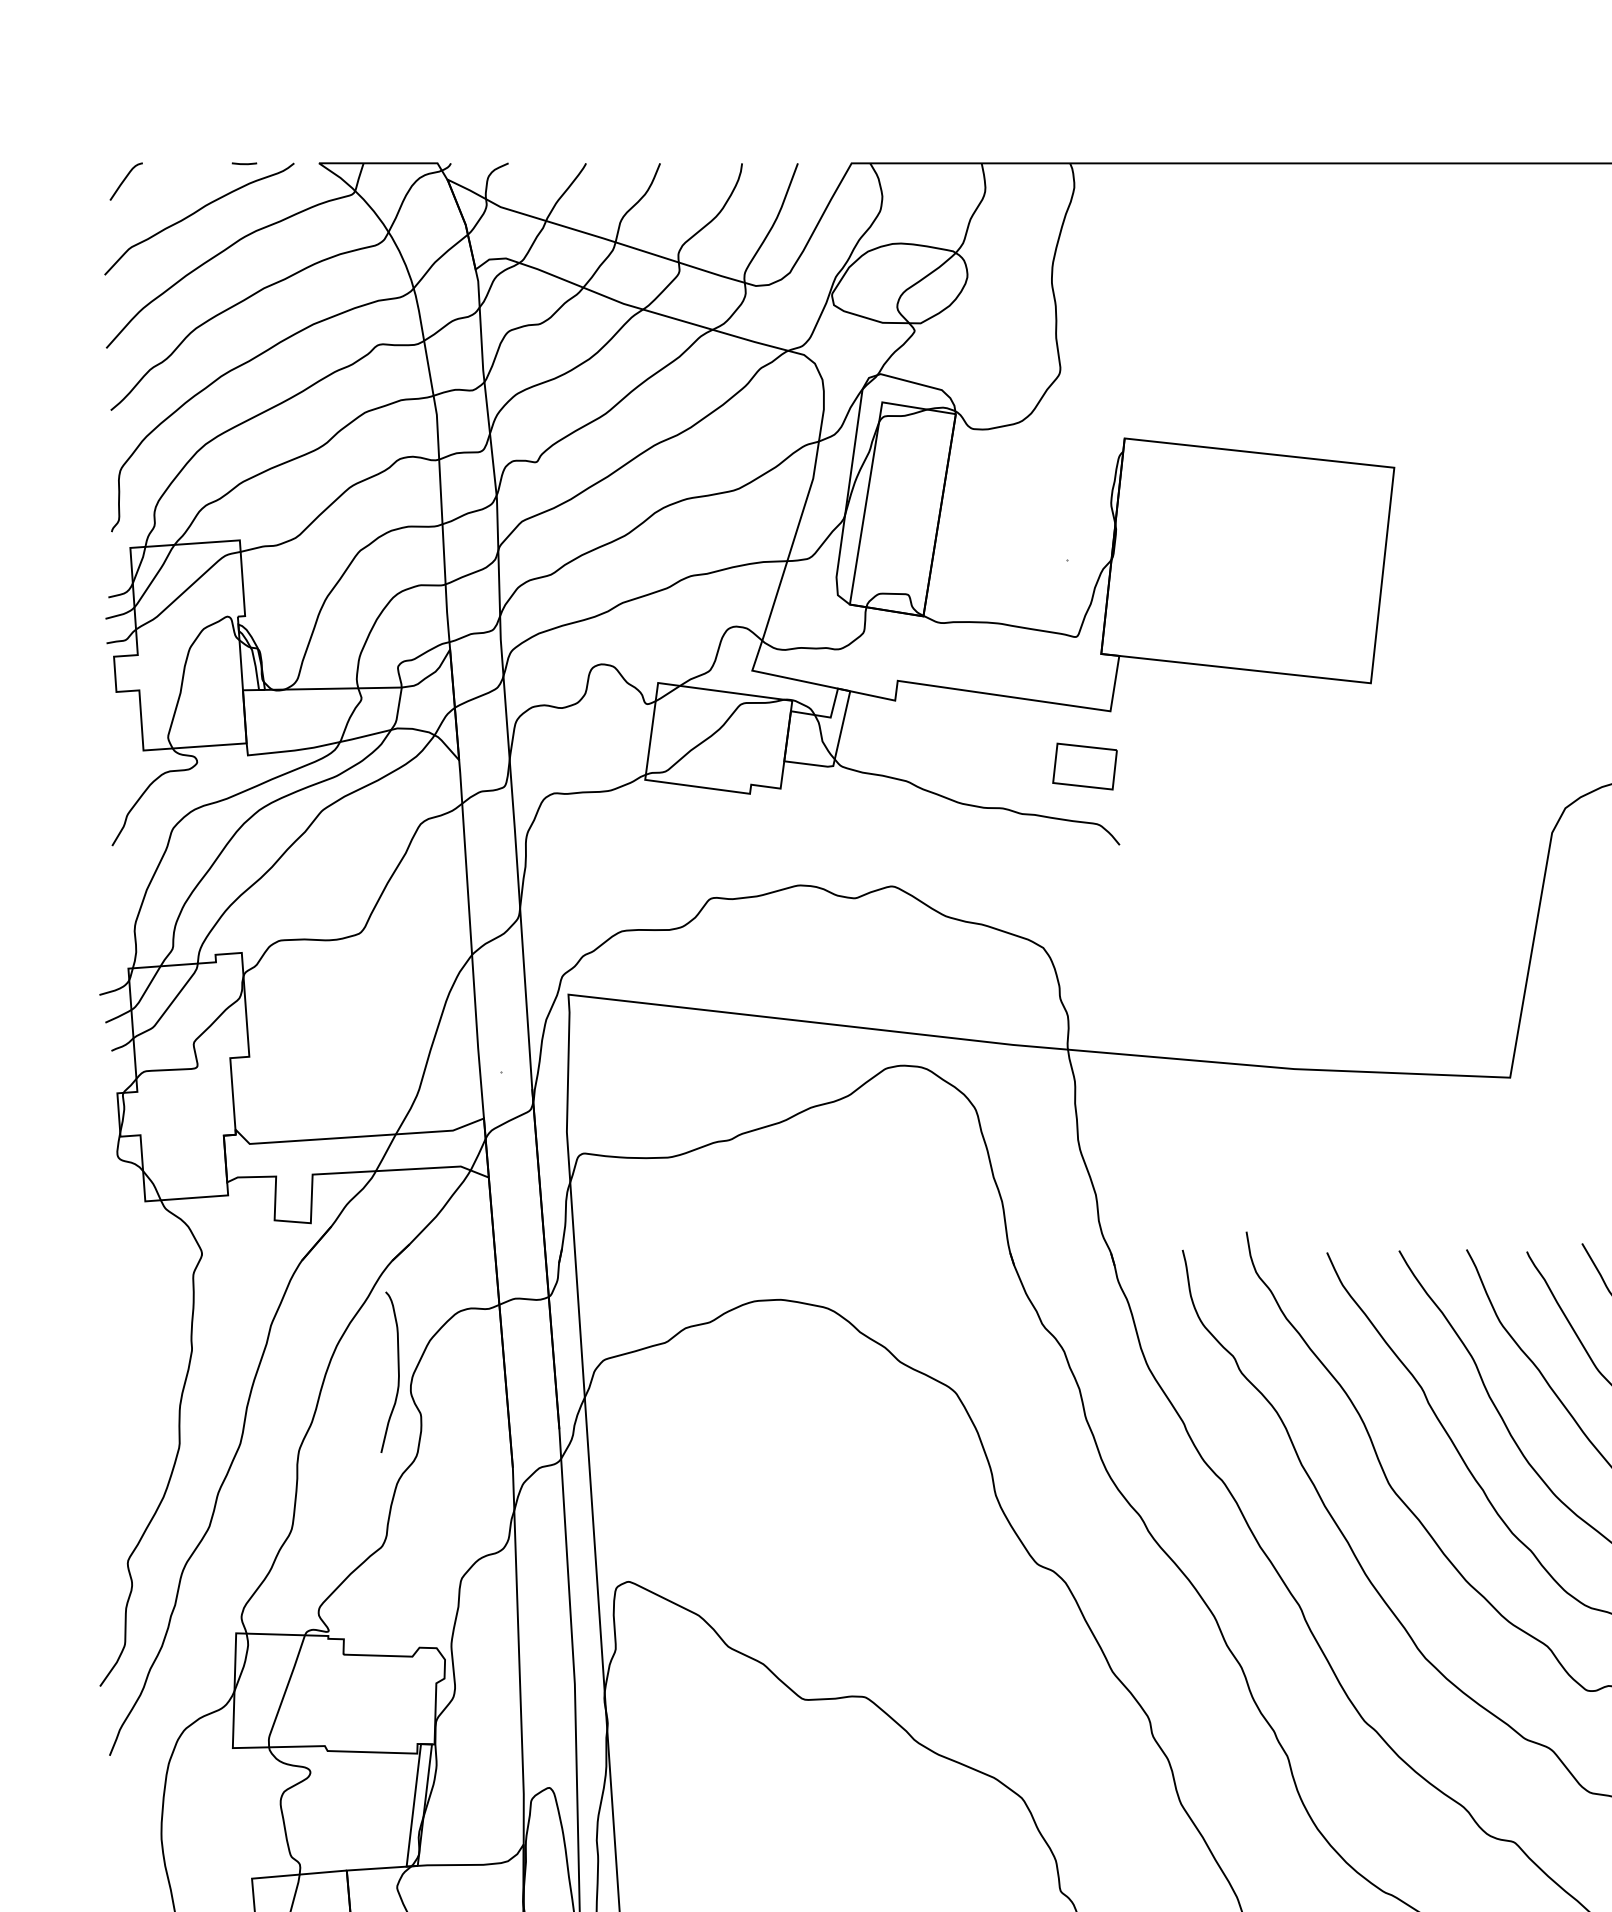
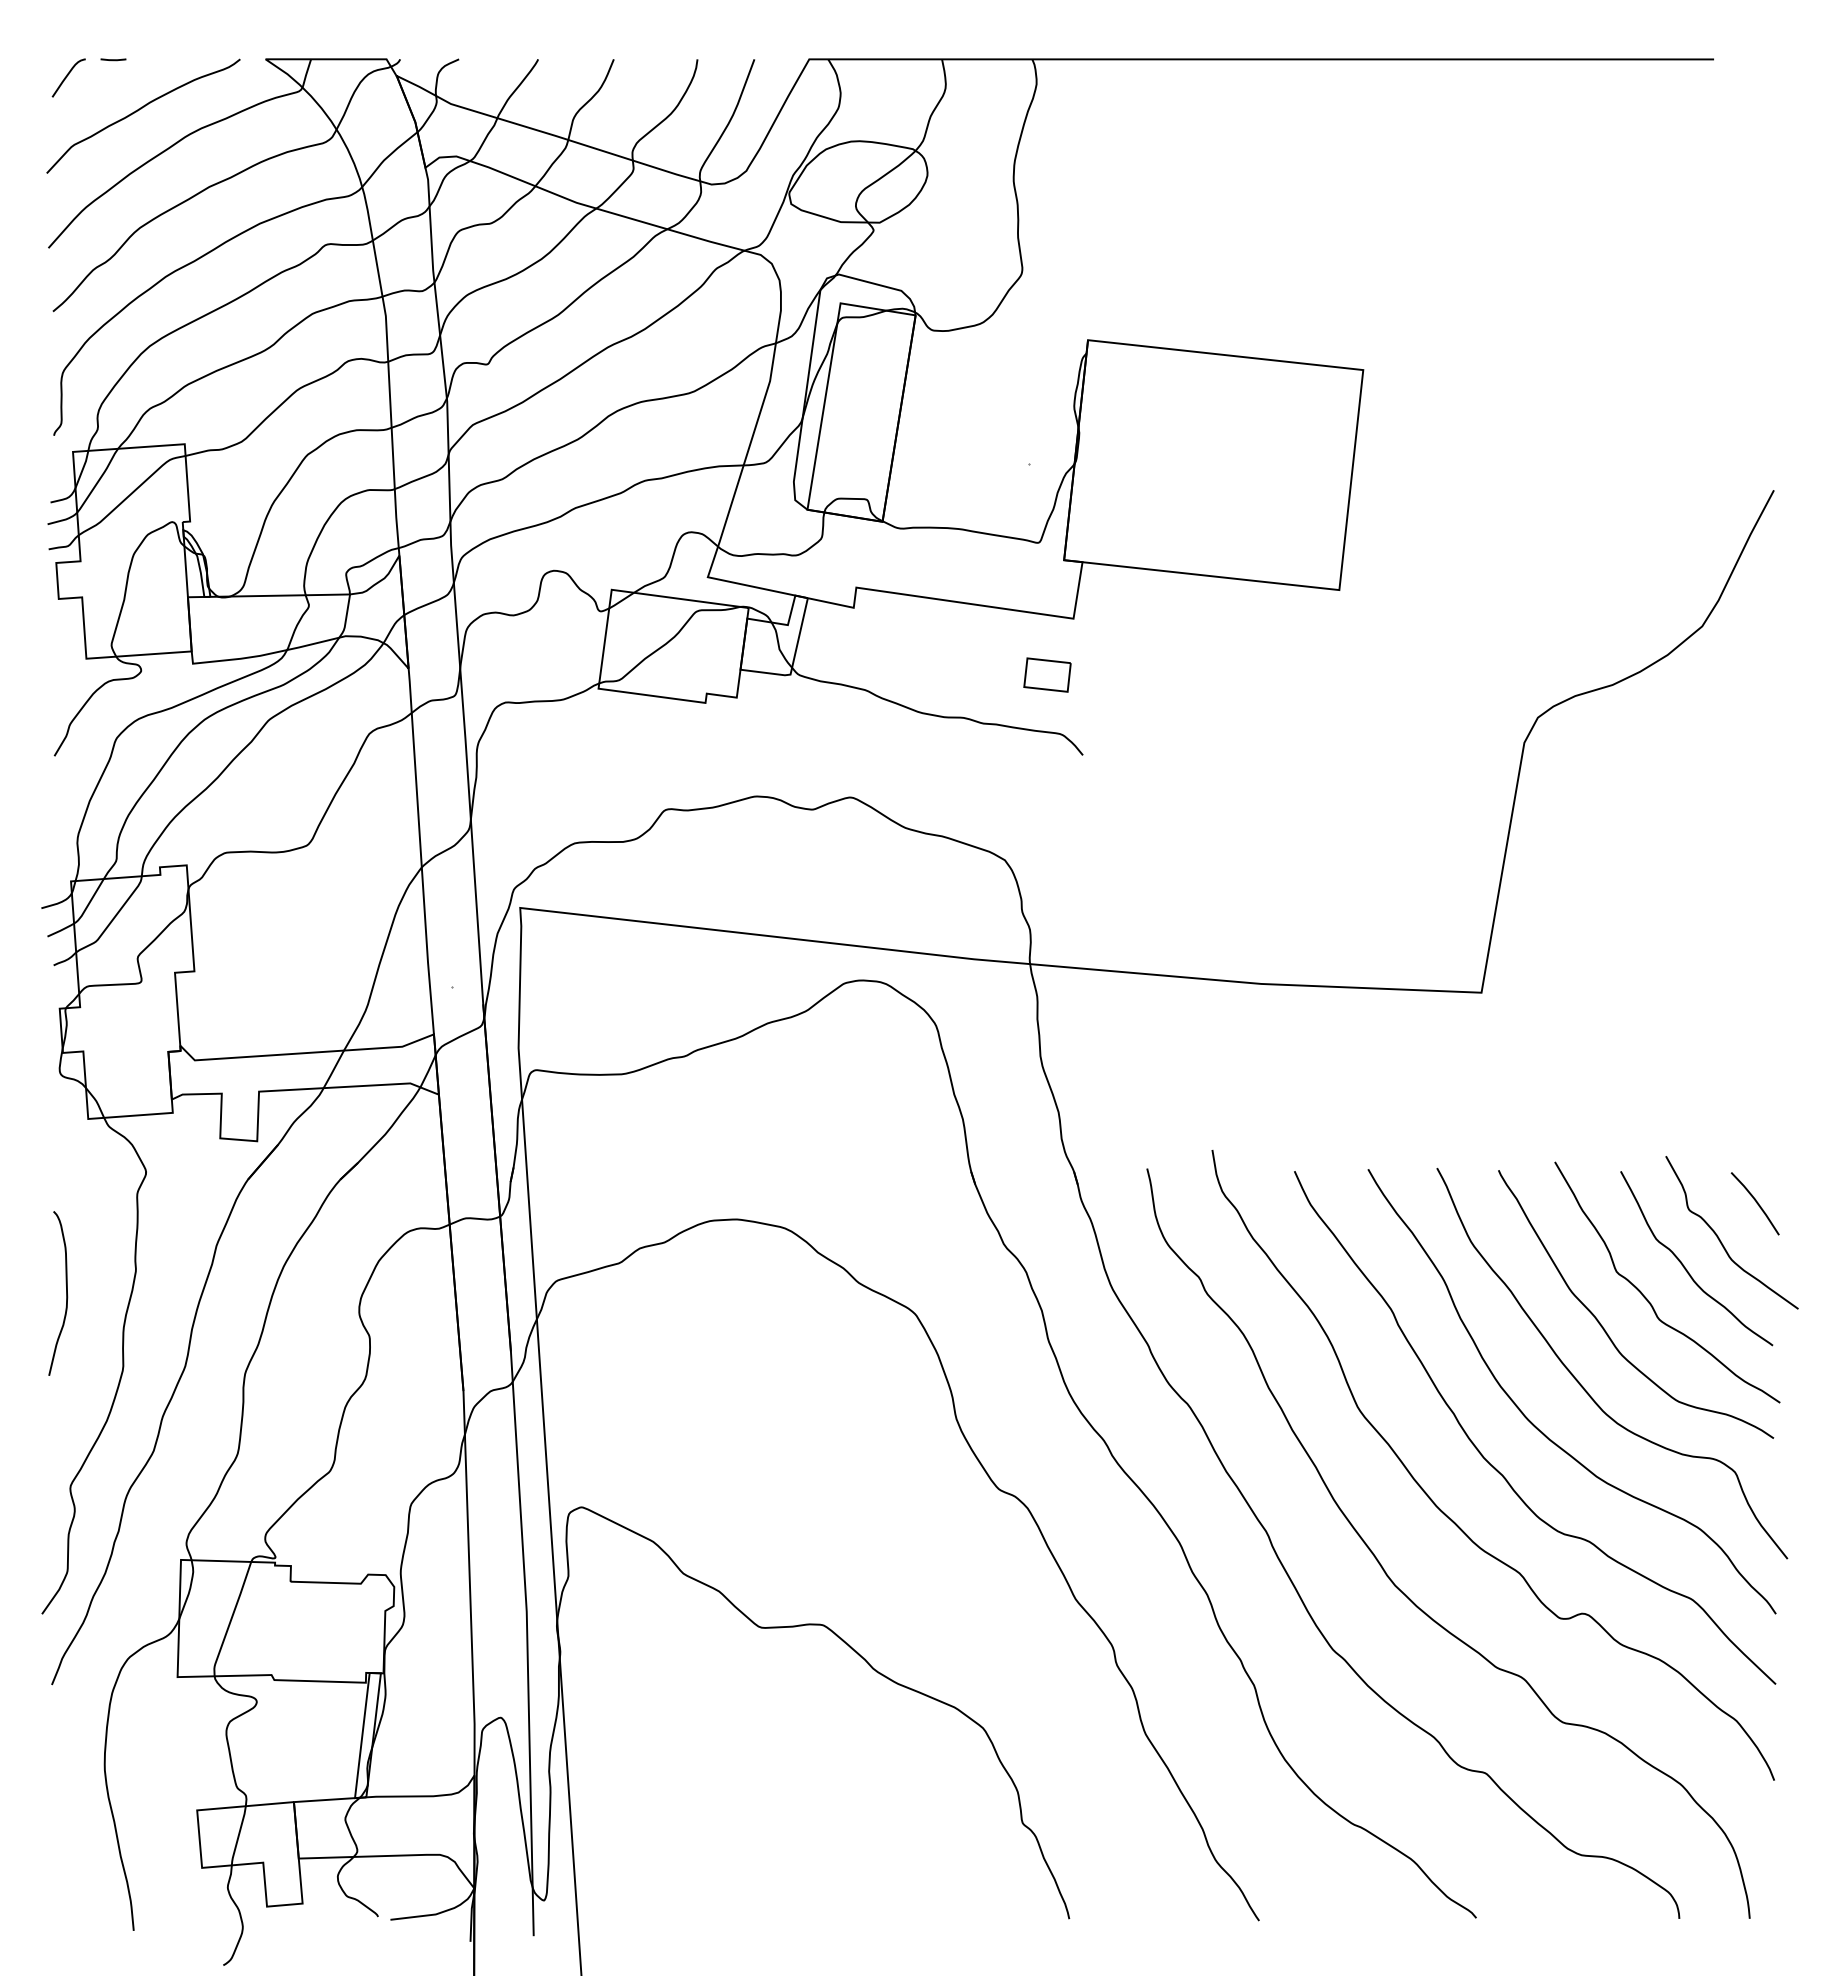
line: (244, 163) -> (113, 59), moved
part: (1084, 765) -> (1047, 674), size x0.71
curve: (398, 1372) -> (66, 1293), moved

